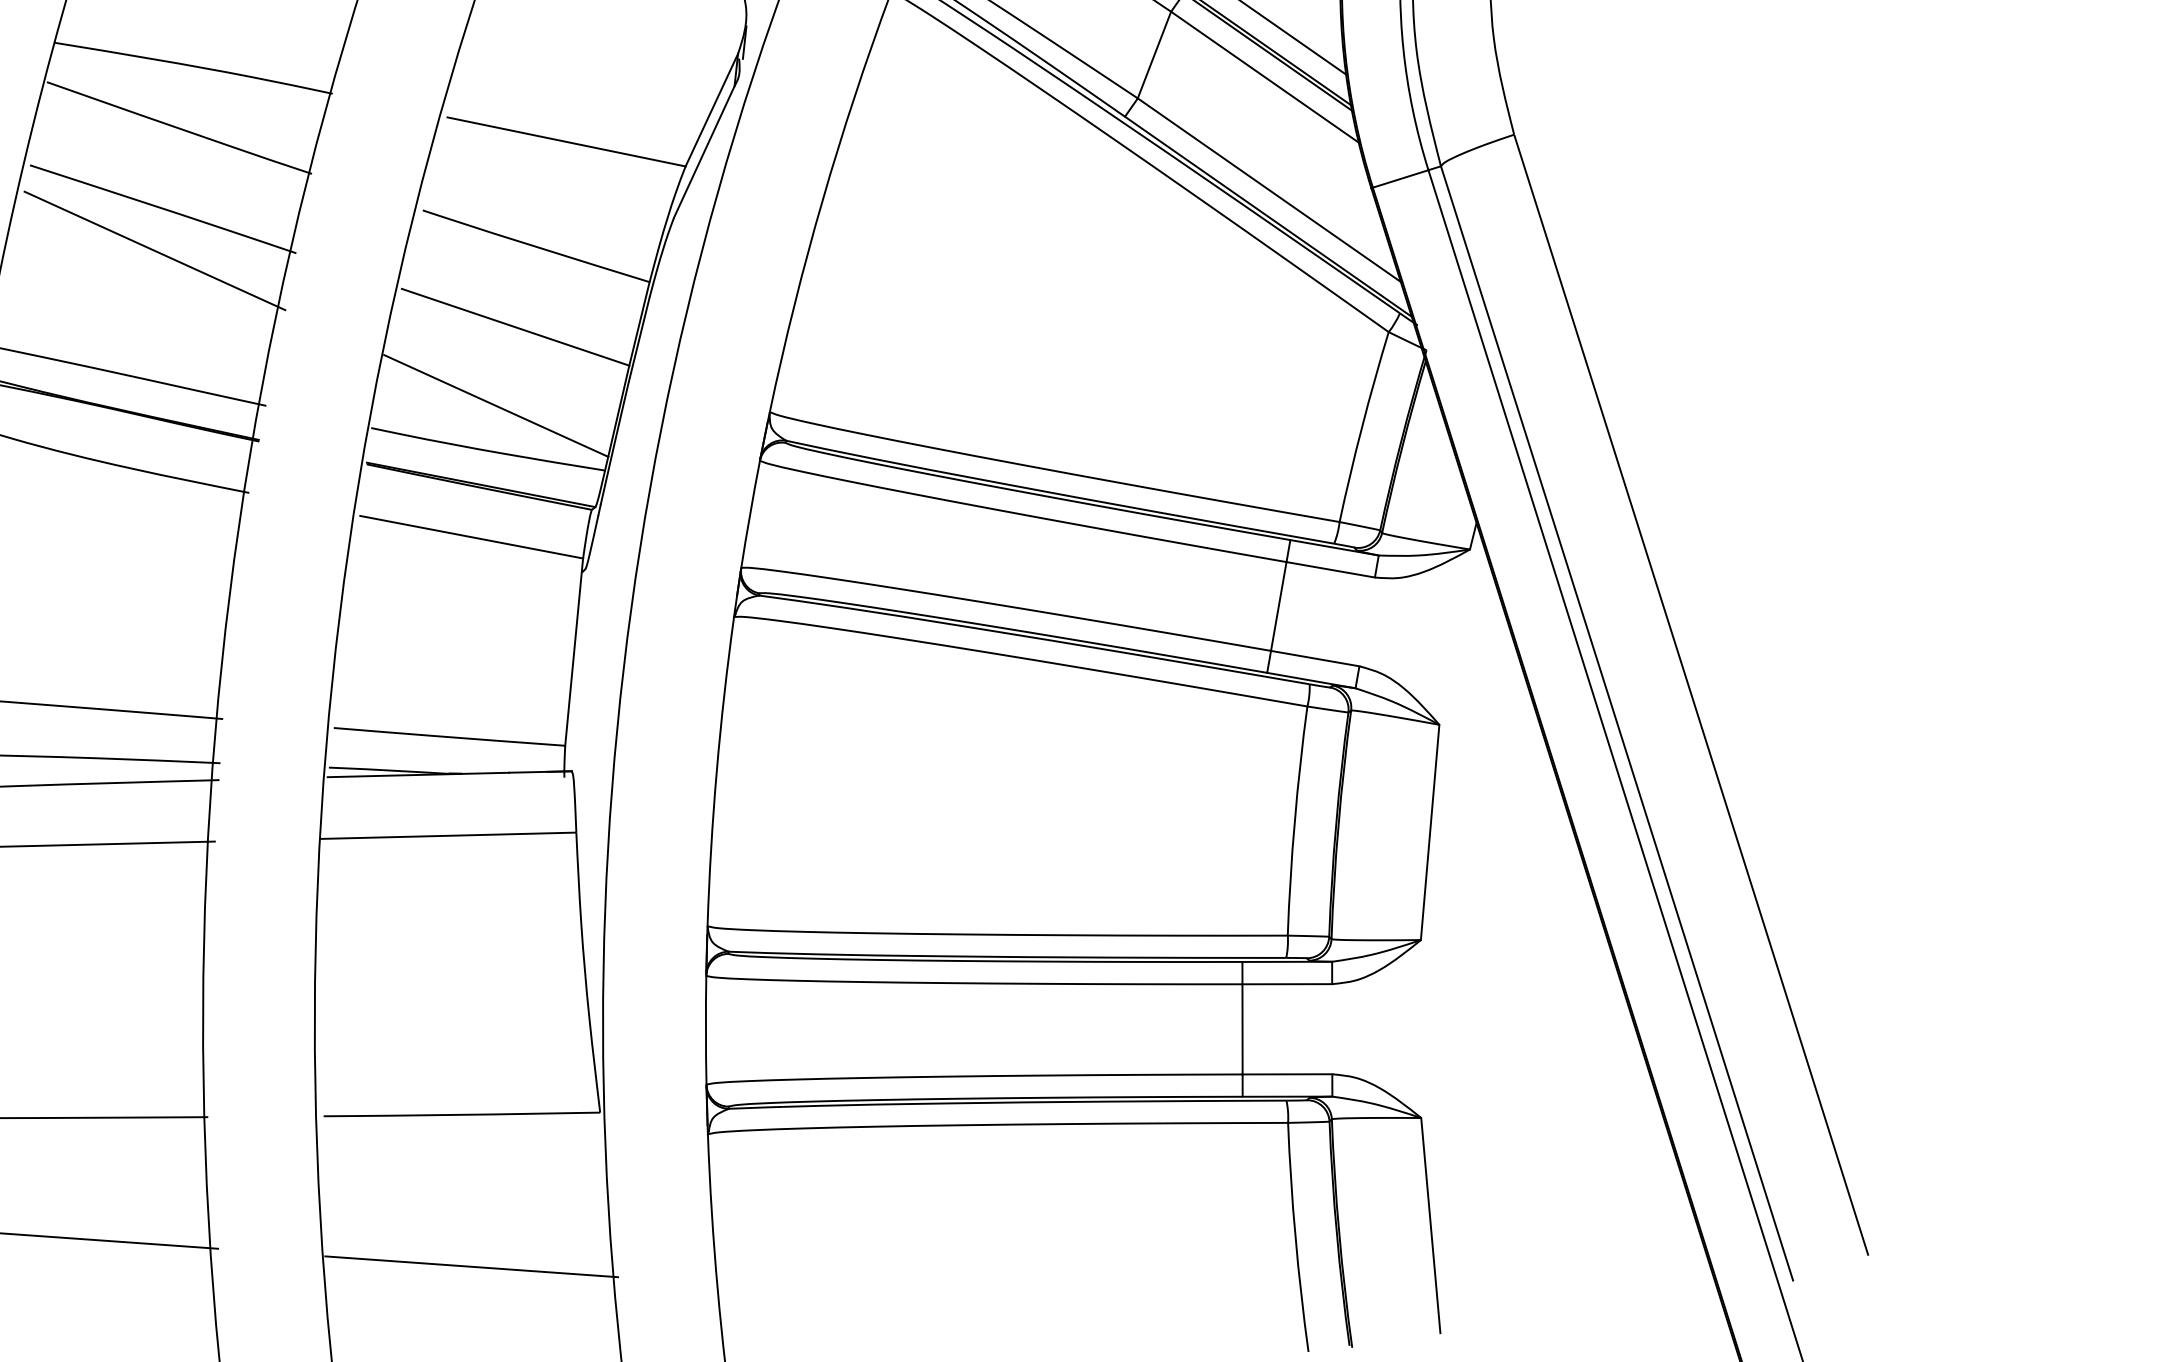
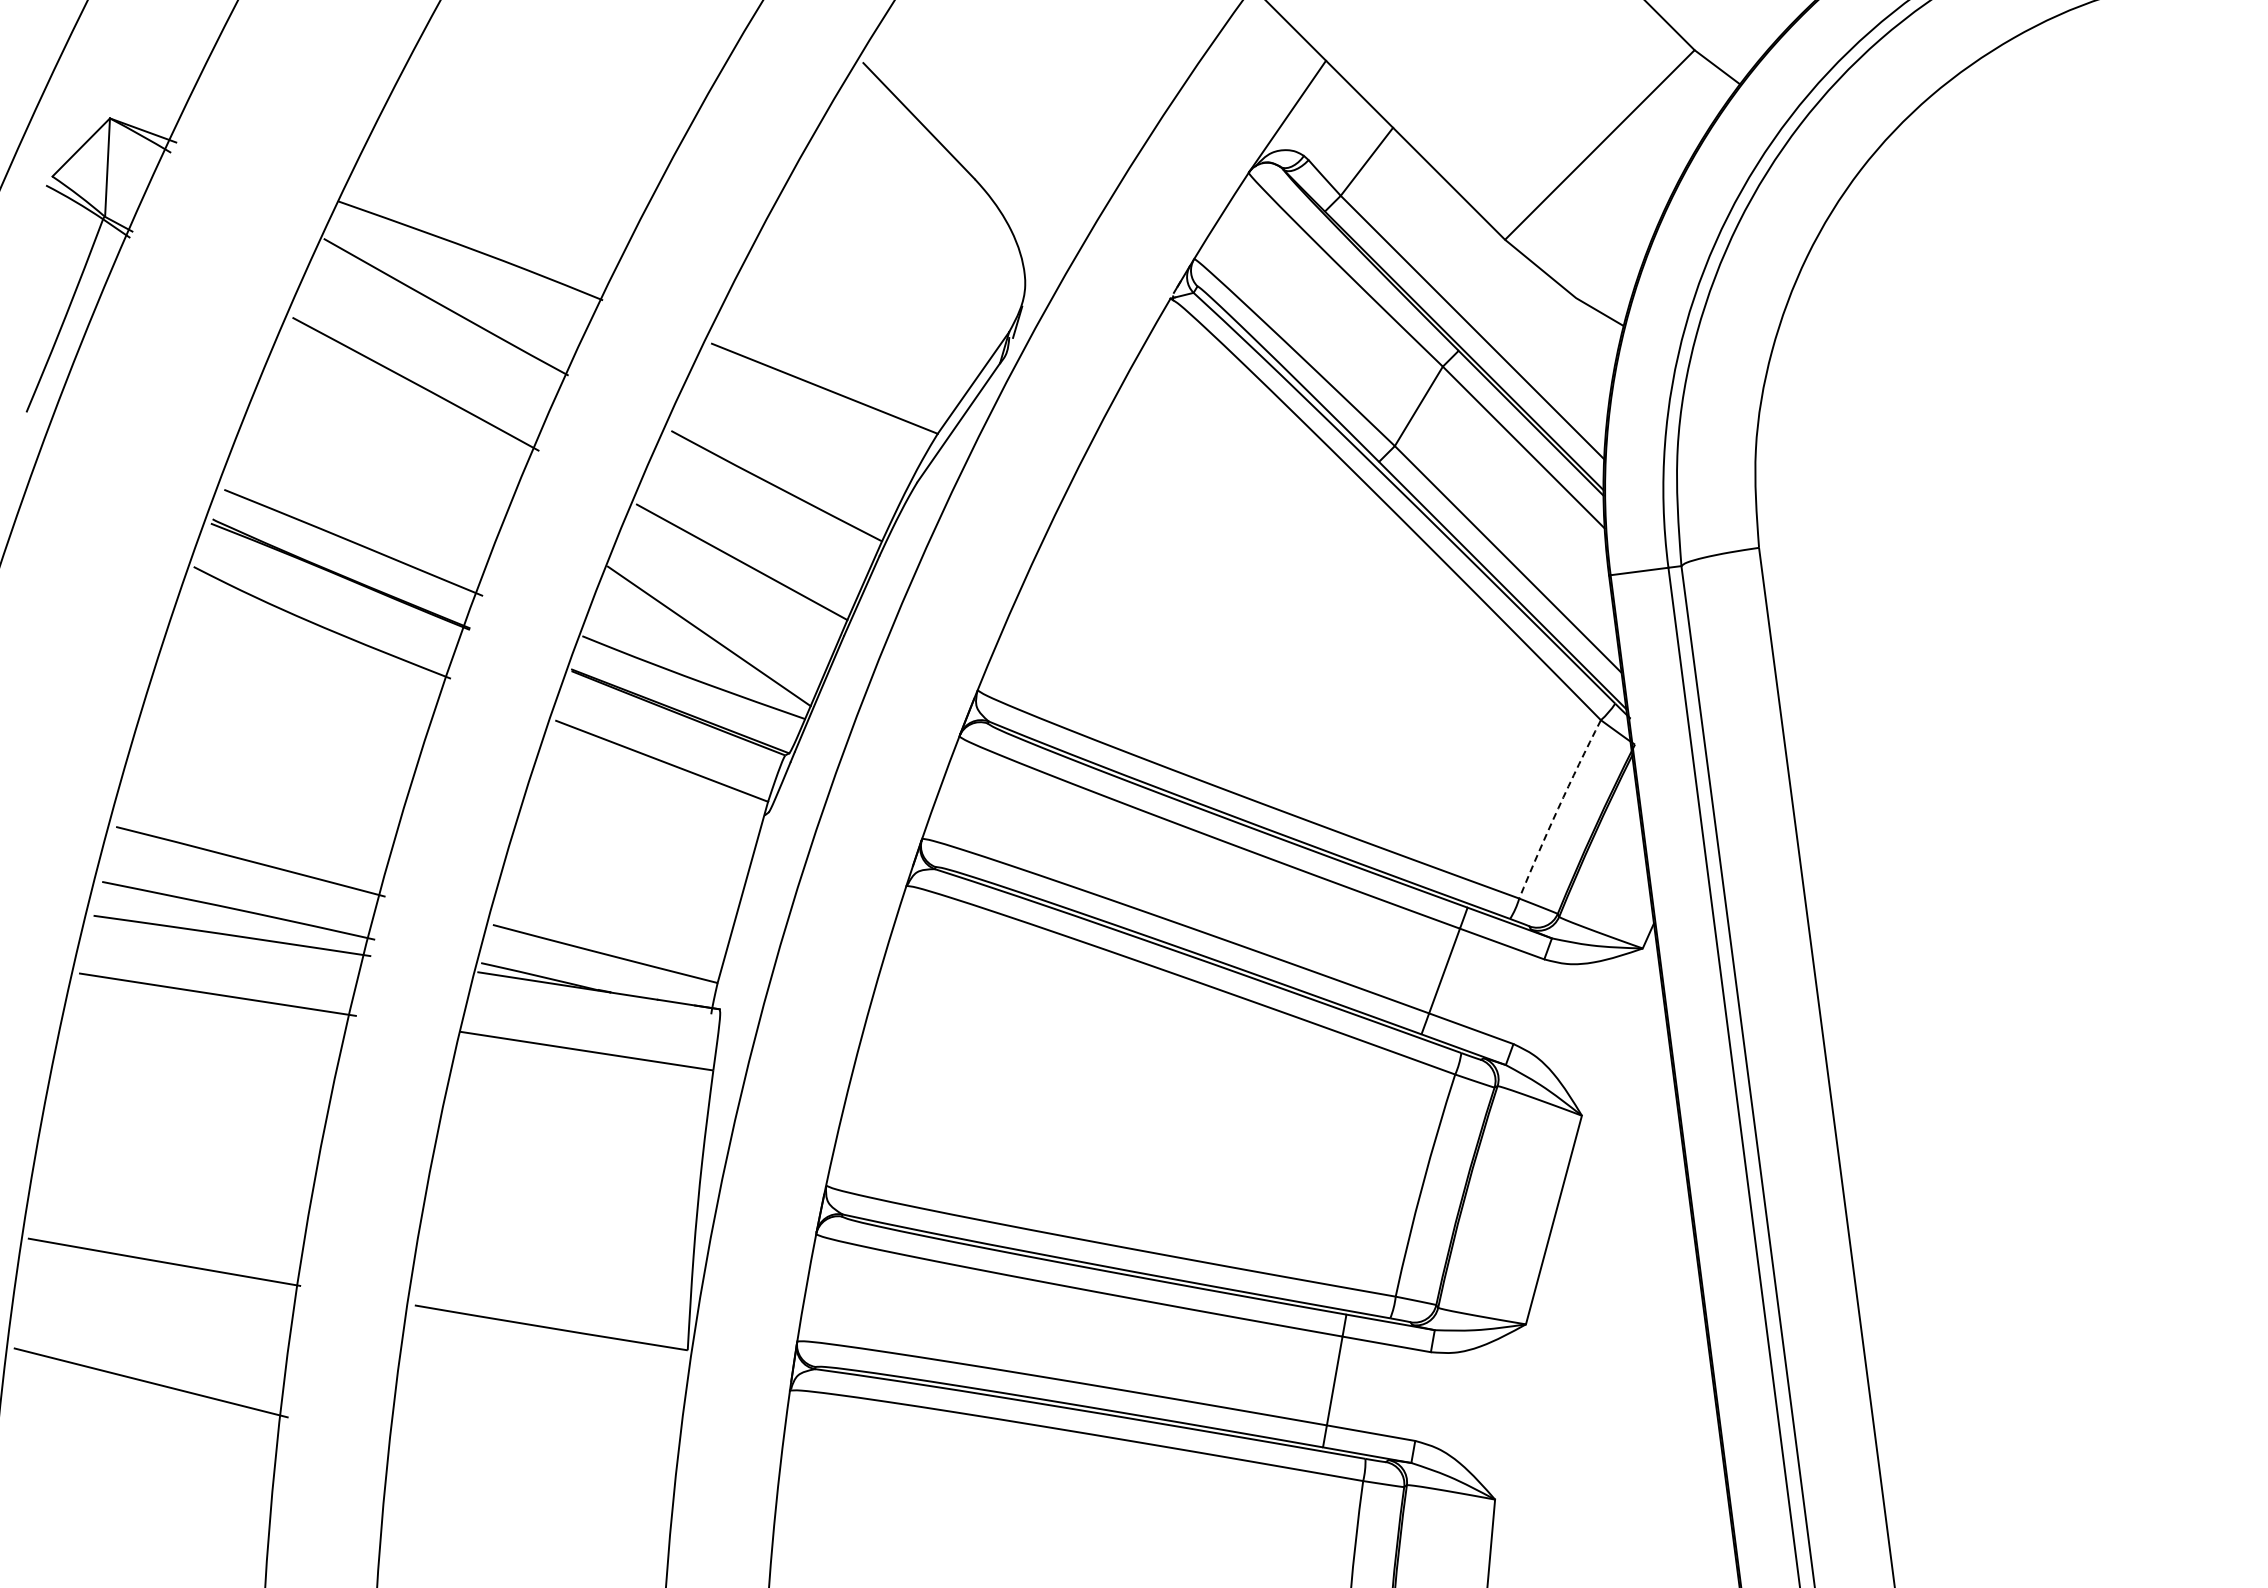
line: (154, 250) -> (400, 423), removed
arc: (1362, 426) -> (1558, 808), solid -> dashed
line: (470, 1266) -> (533, 1479), removed

